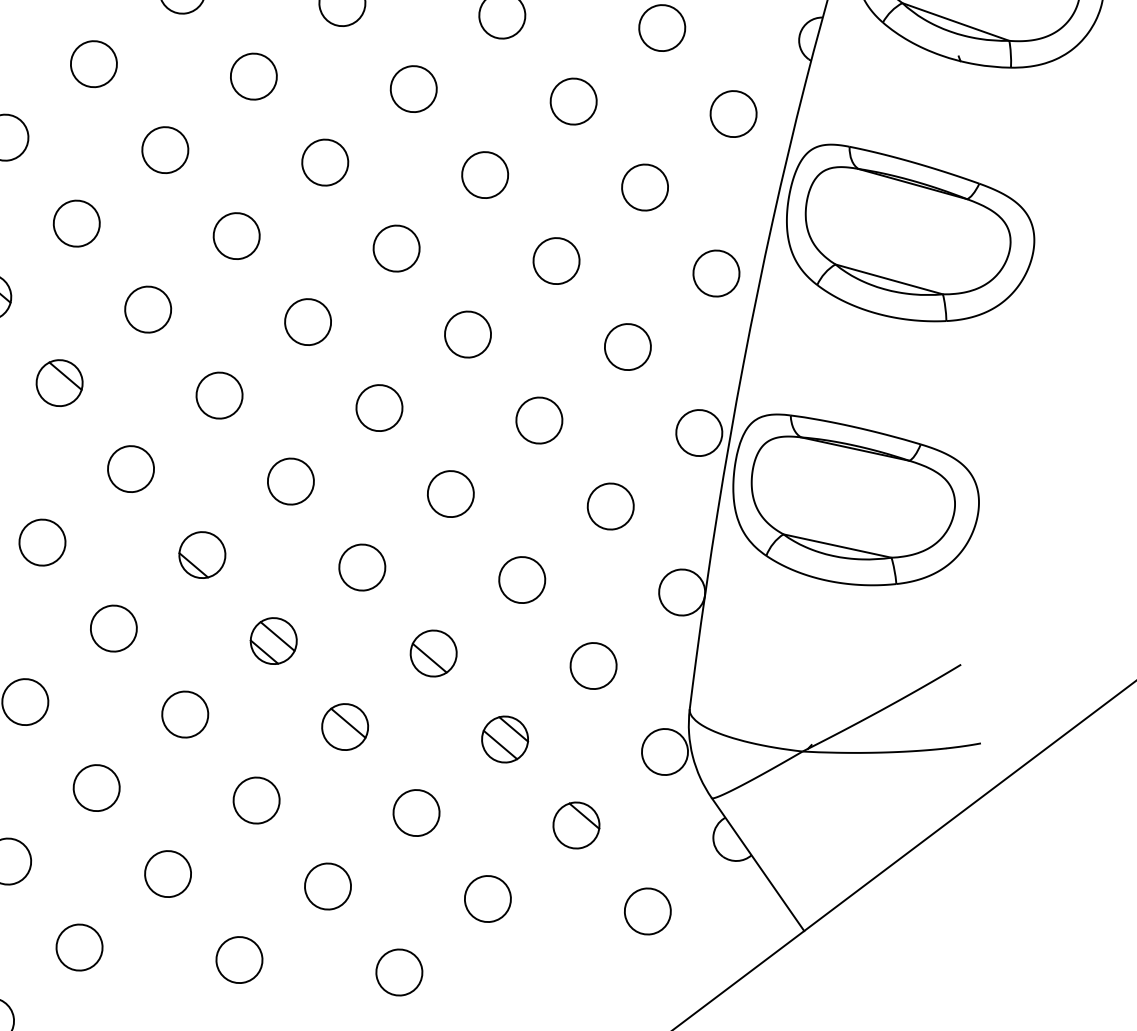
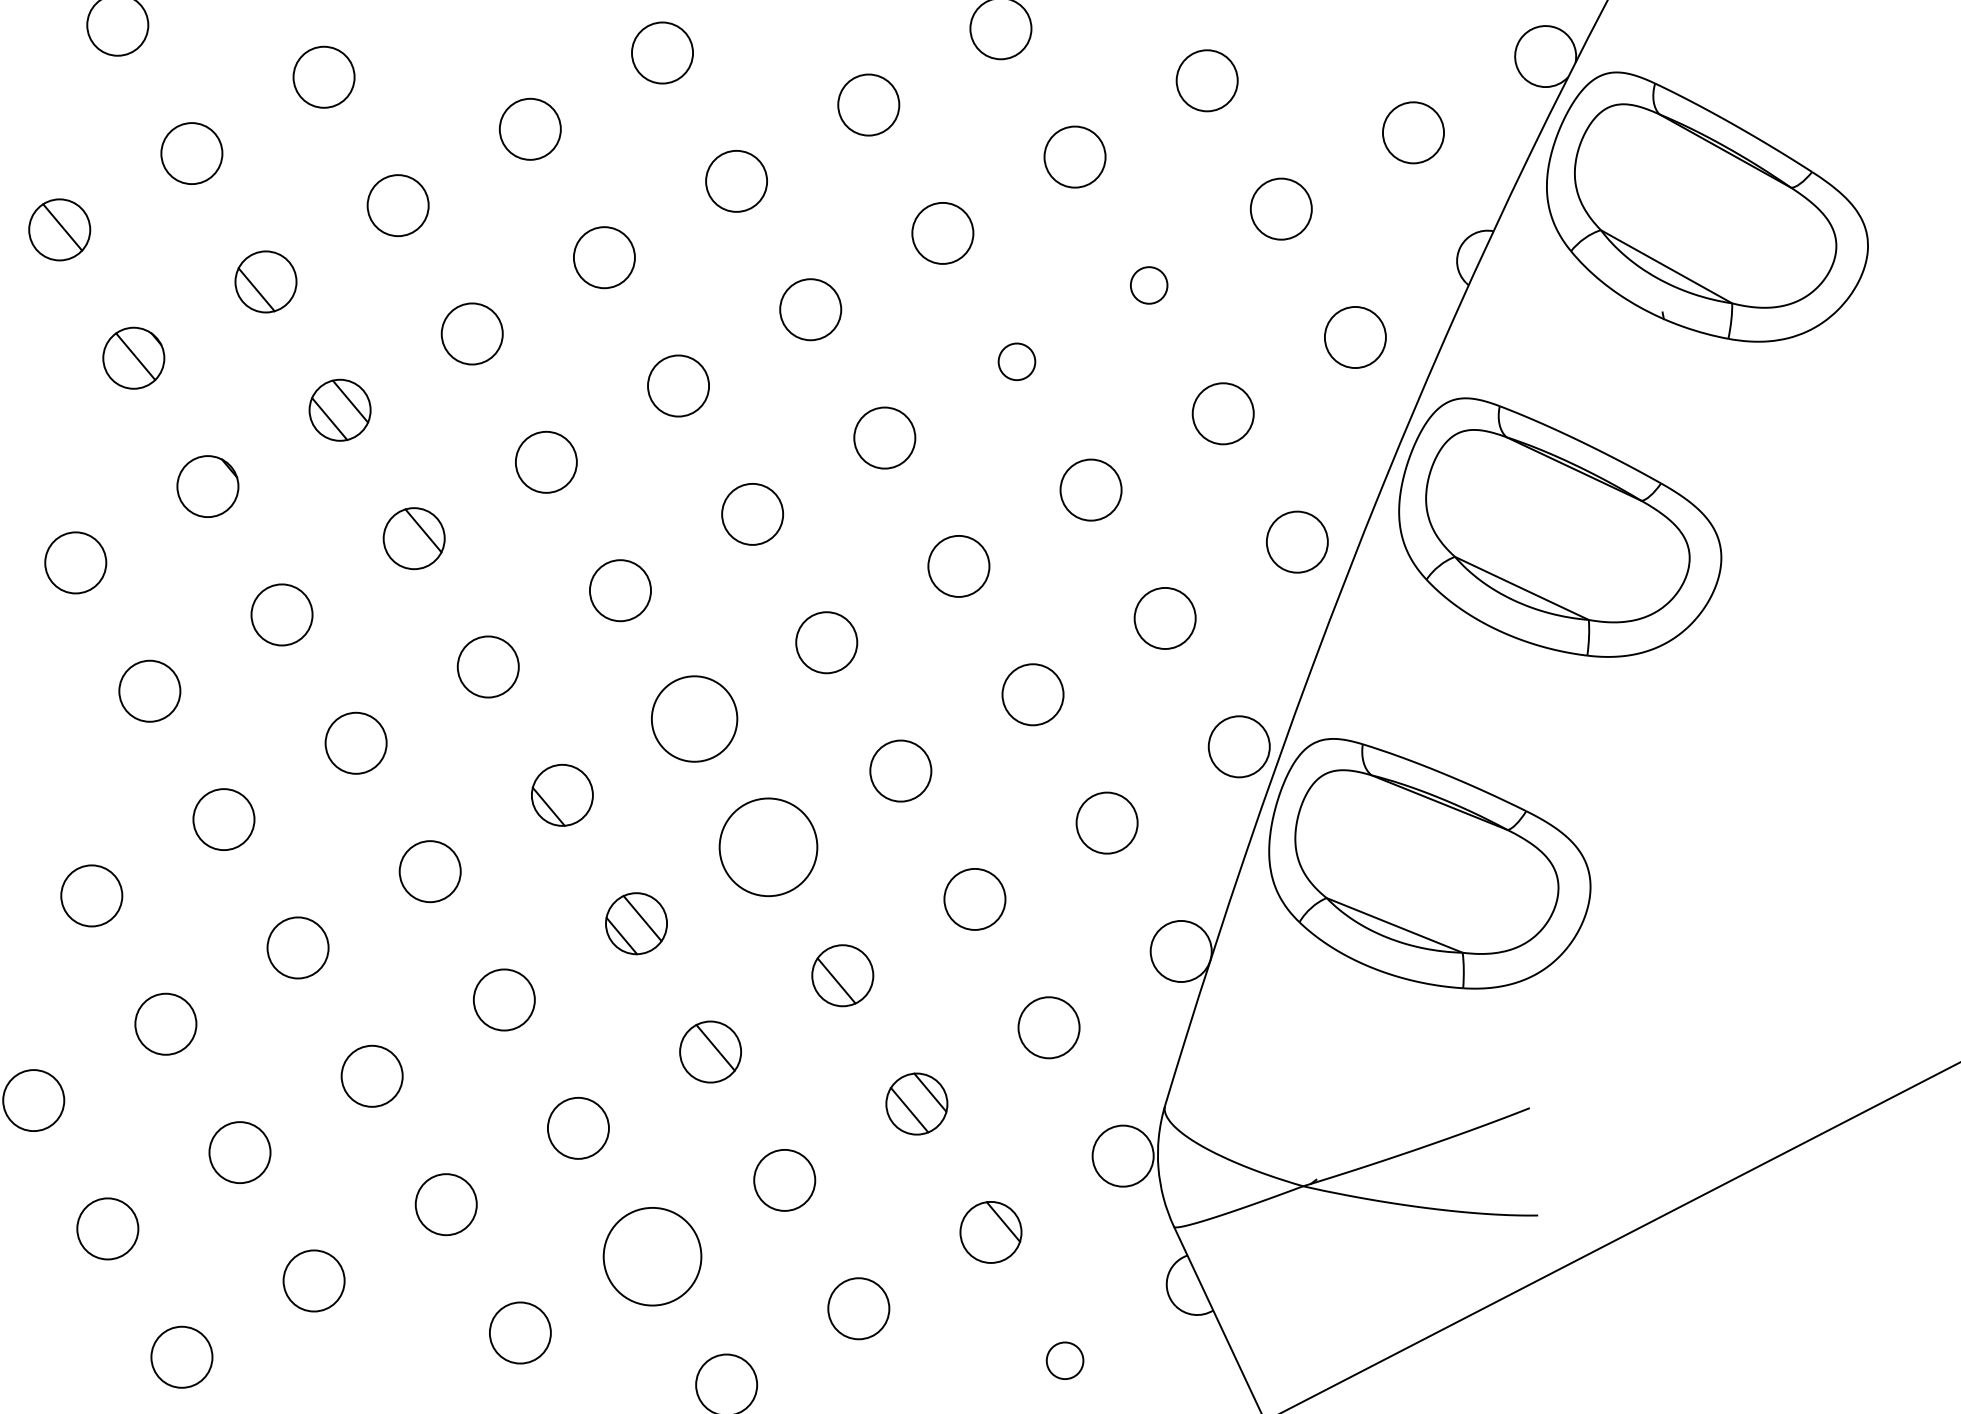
circle: (573, 100) -> (1148, 284), size x0.6
circle: (484, 174) -> (1016, 361), size x0.6
circle: (290, 481) -> (694, 718), size x1.4
circle: (362, 567) -> (768, 847), size x1.6
circle: (327, 886) -> (652, 1256), size x1.6
circle: (647, 911) -> (1064, 1360), size x0.6

